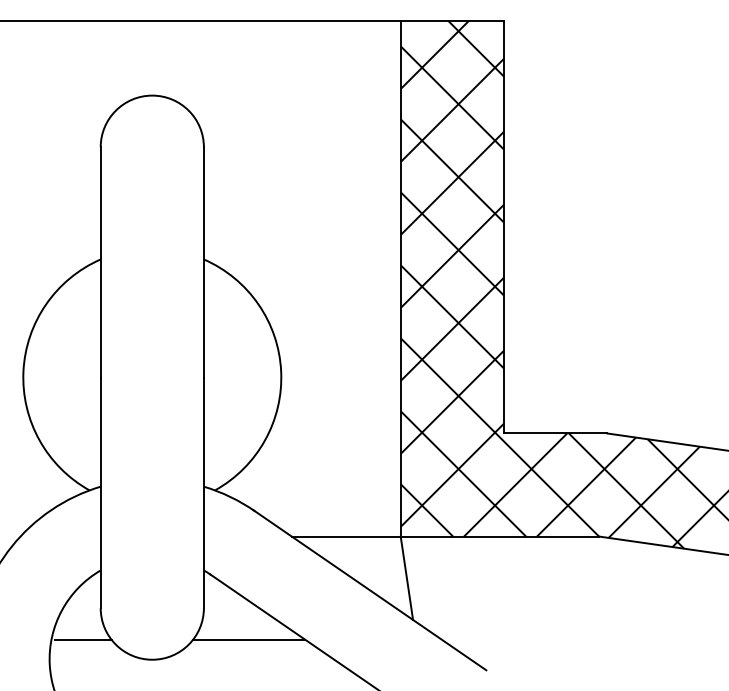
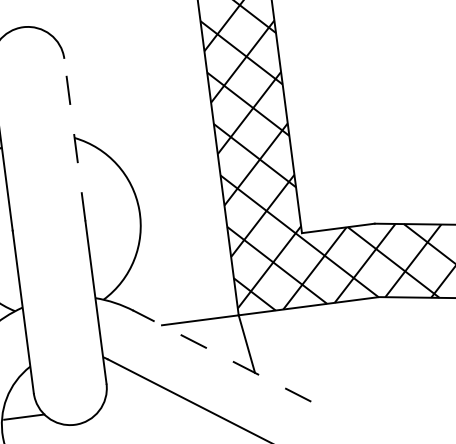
line: (203, 261) -> (74, 139), solid -> dashed
line: (369, 589) -> (221, 355), solid -> dashed
line: (249, 639) -> (141, 401), removed

